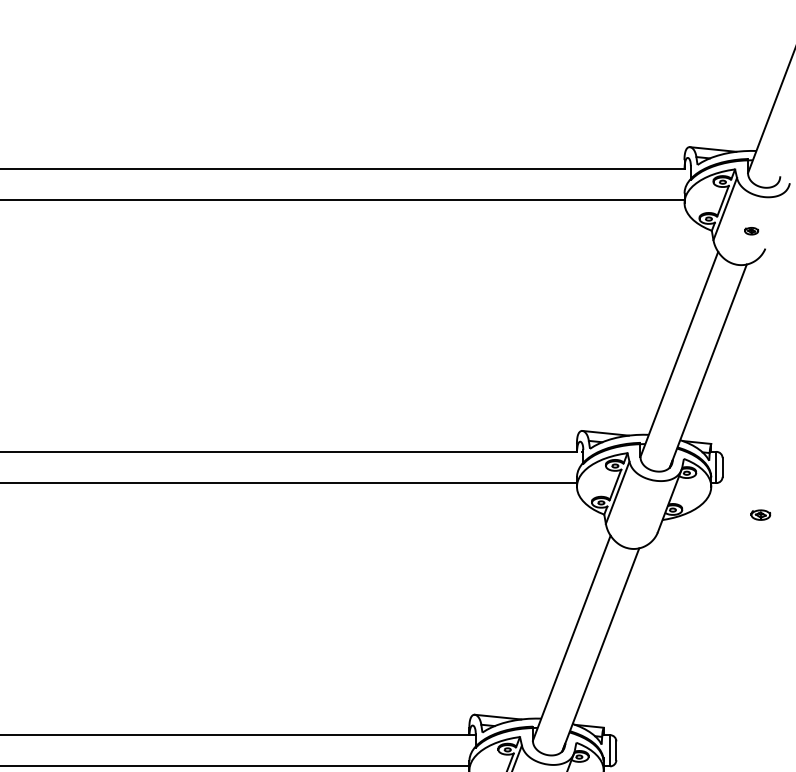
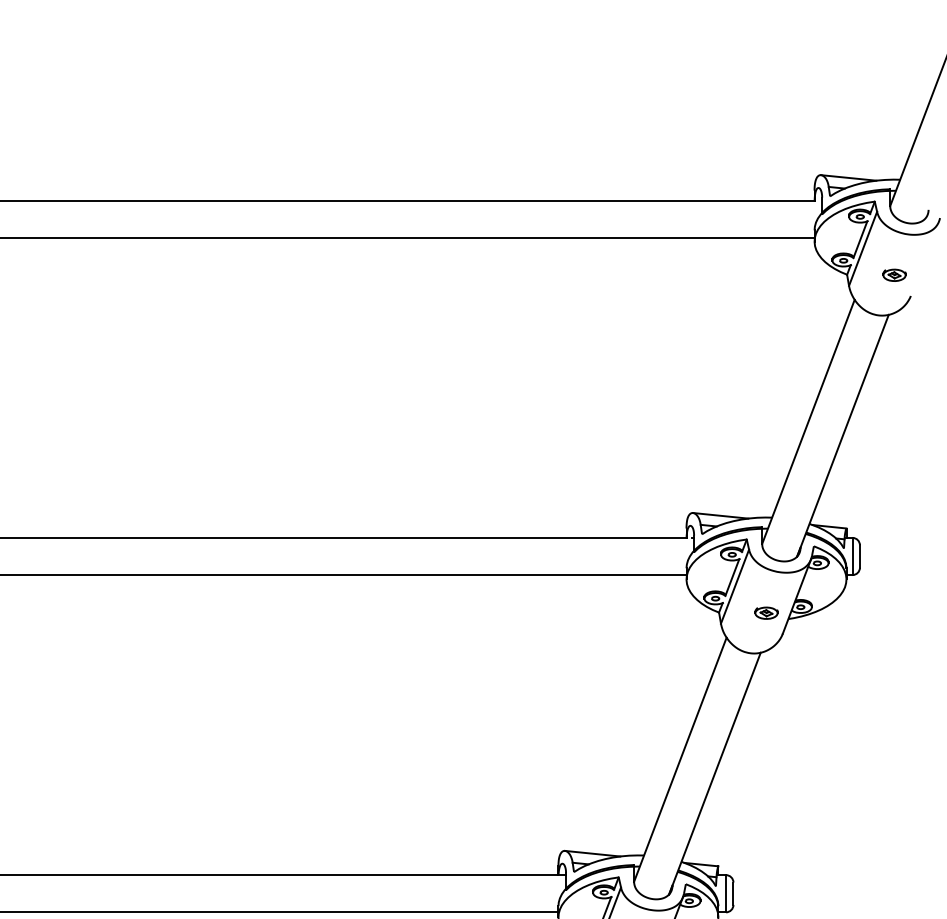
part: (751, 230) -> (894, 274), size x1.43
part: (760, 514) -> (766, 612), moved

